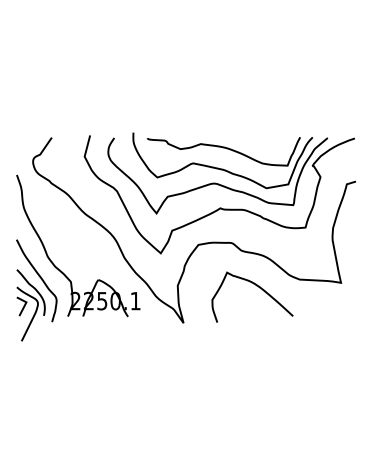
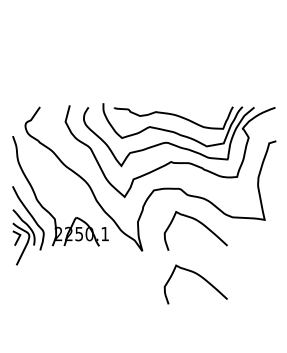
curve: (259, 357) -> (201, 277), added

